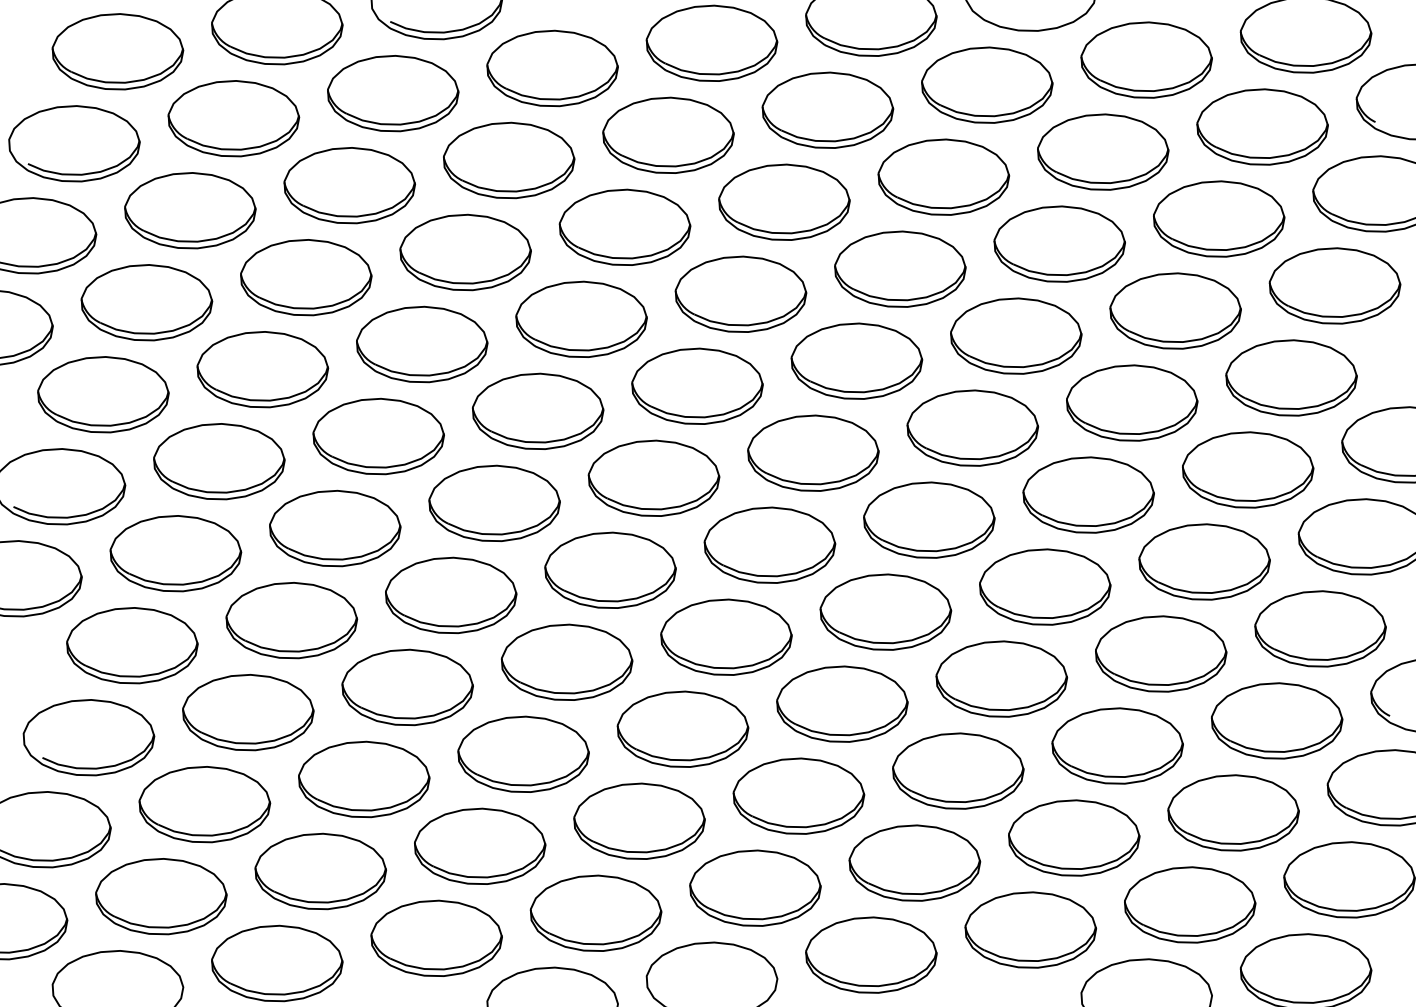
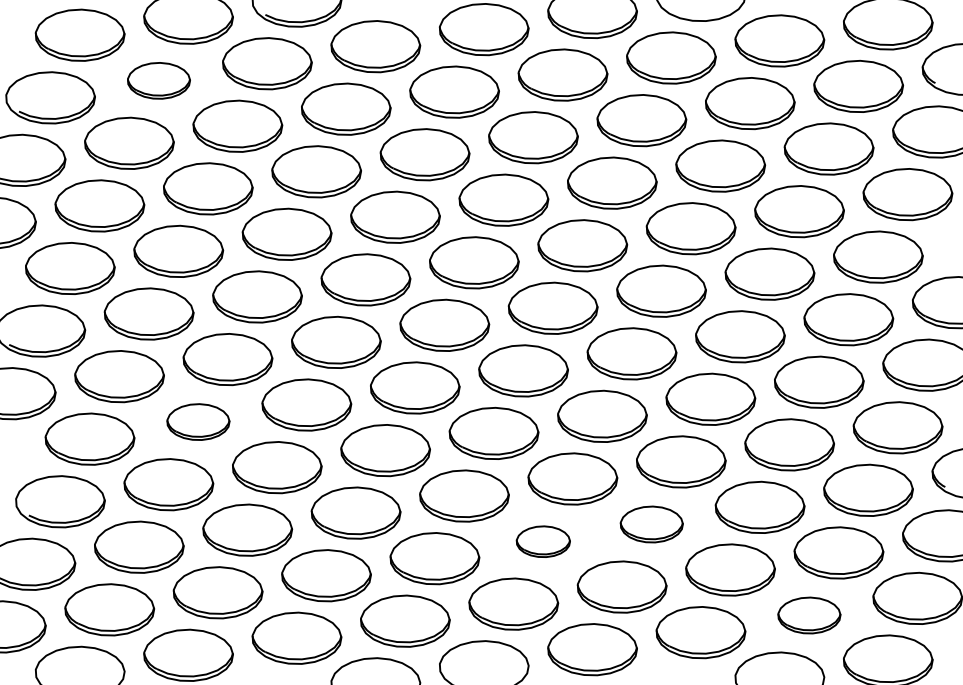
part: (233, 118) -> (158, 80), size x0.7
part: (291, 619) -> (198, 421), size x0.7
part: (957, 771) -> (651, 524), size x0.7
part: (799, 796) -> (543, 541), size x0.6
part: (1190, 904) -> (809, 615), size x0.7

